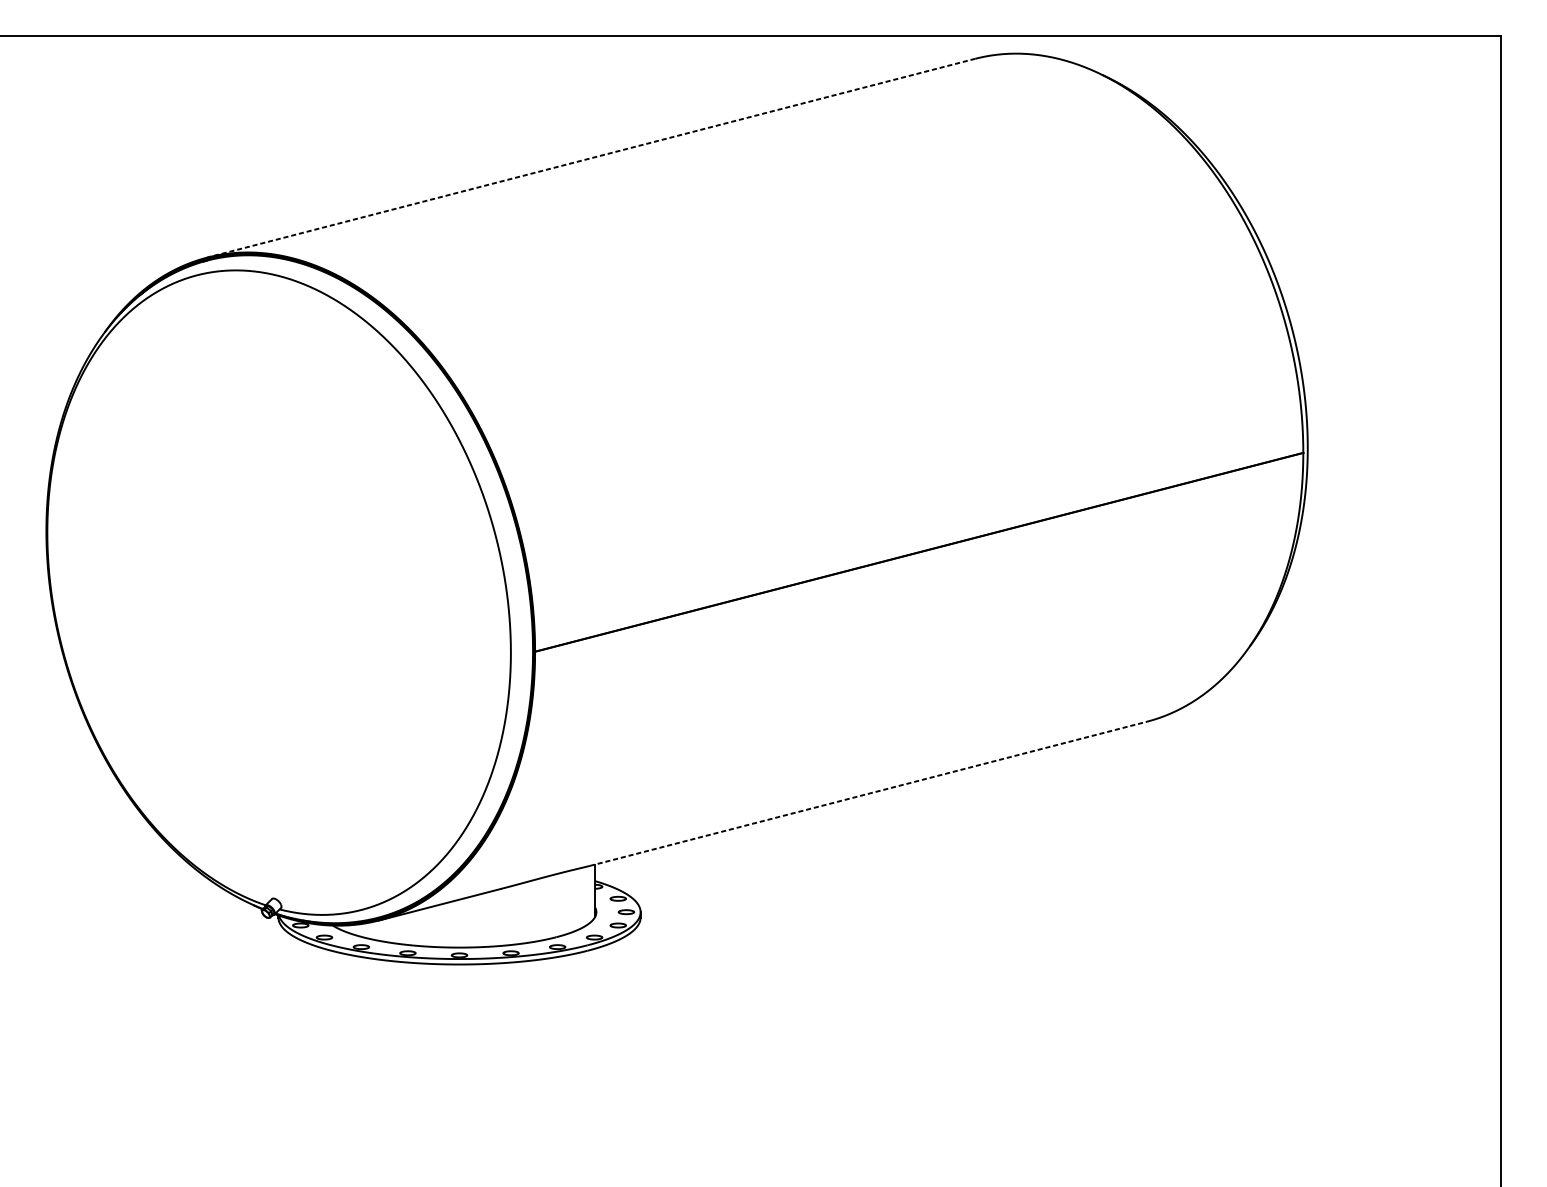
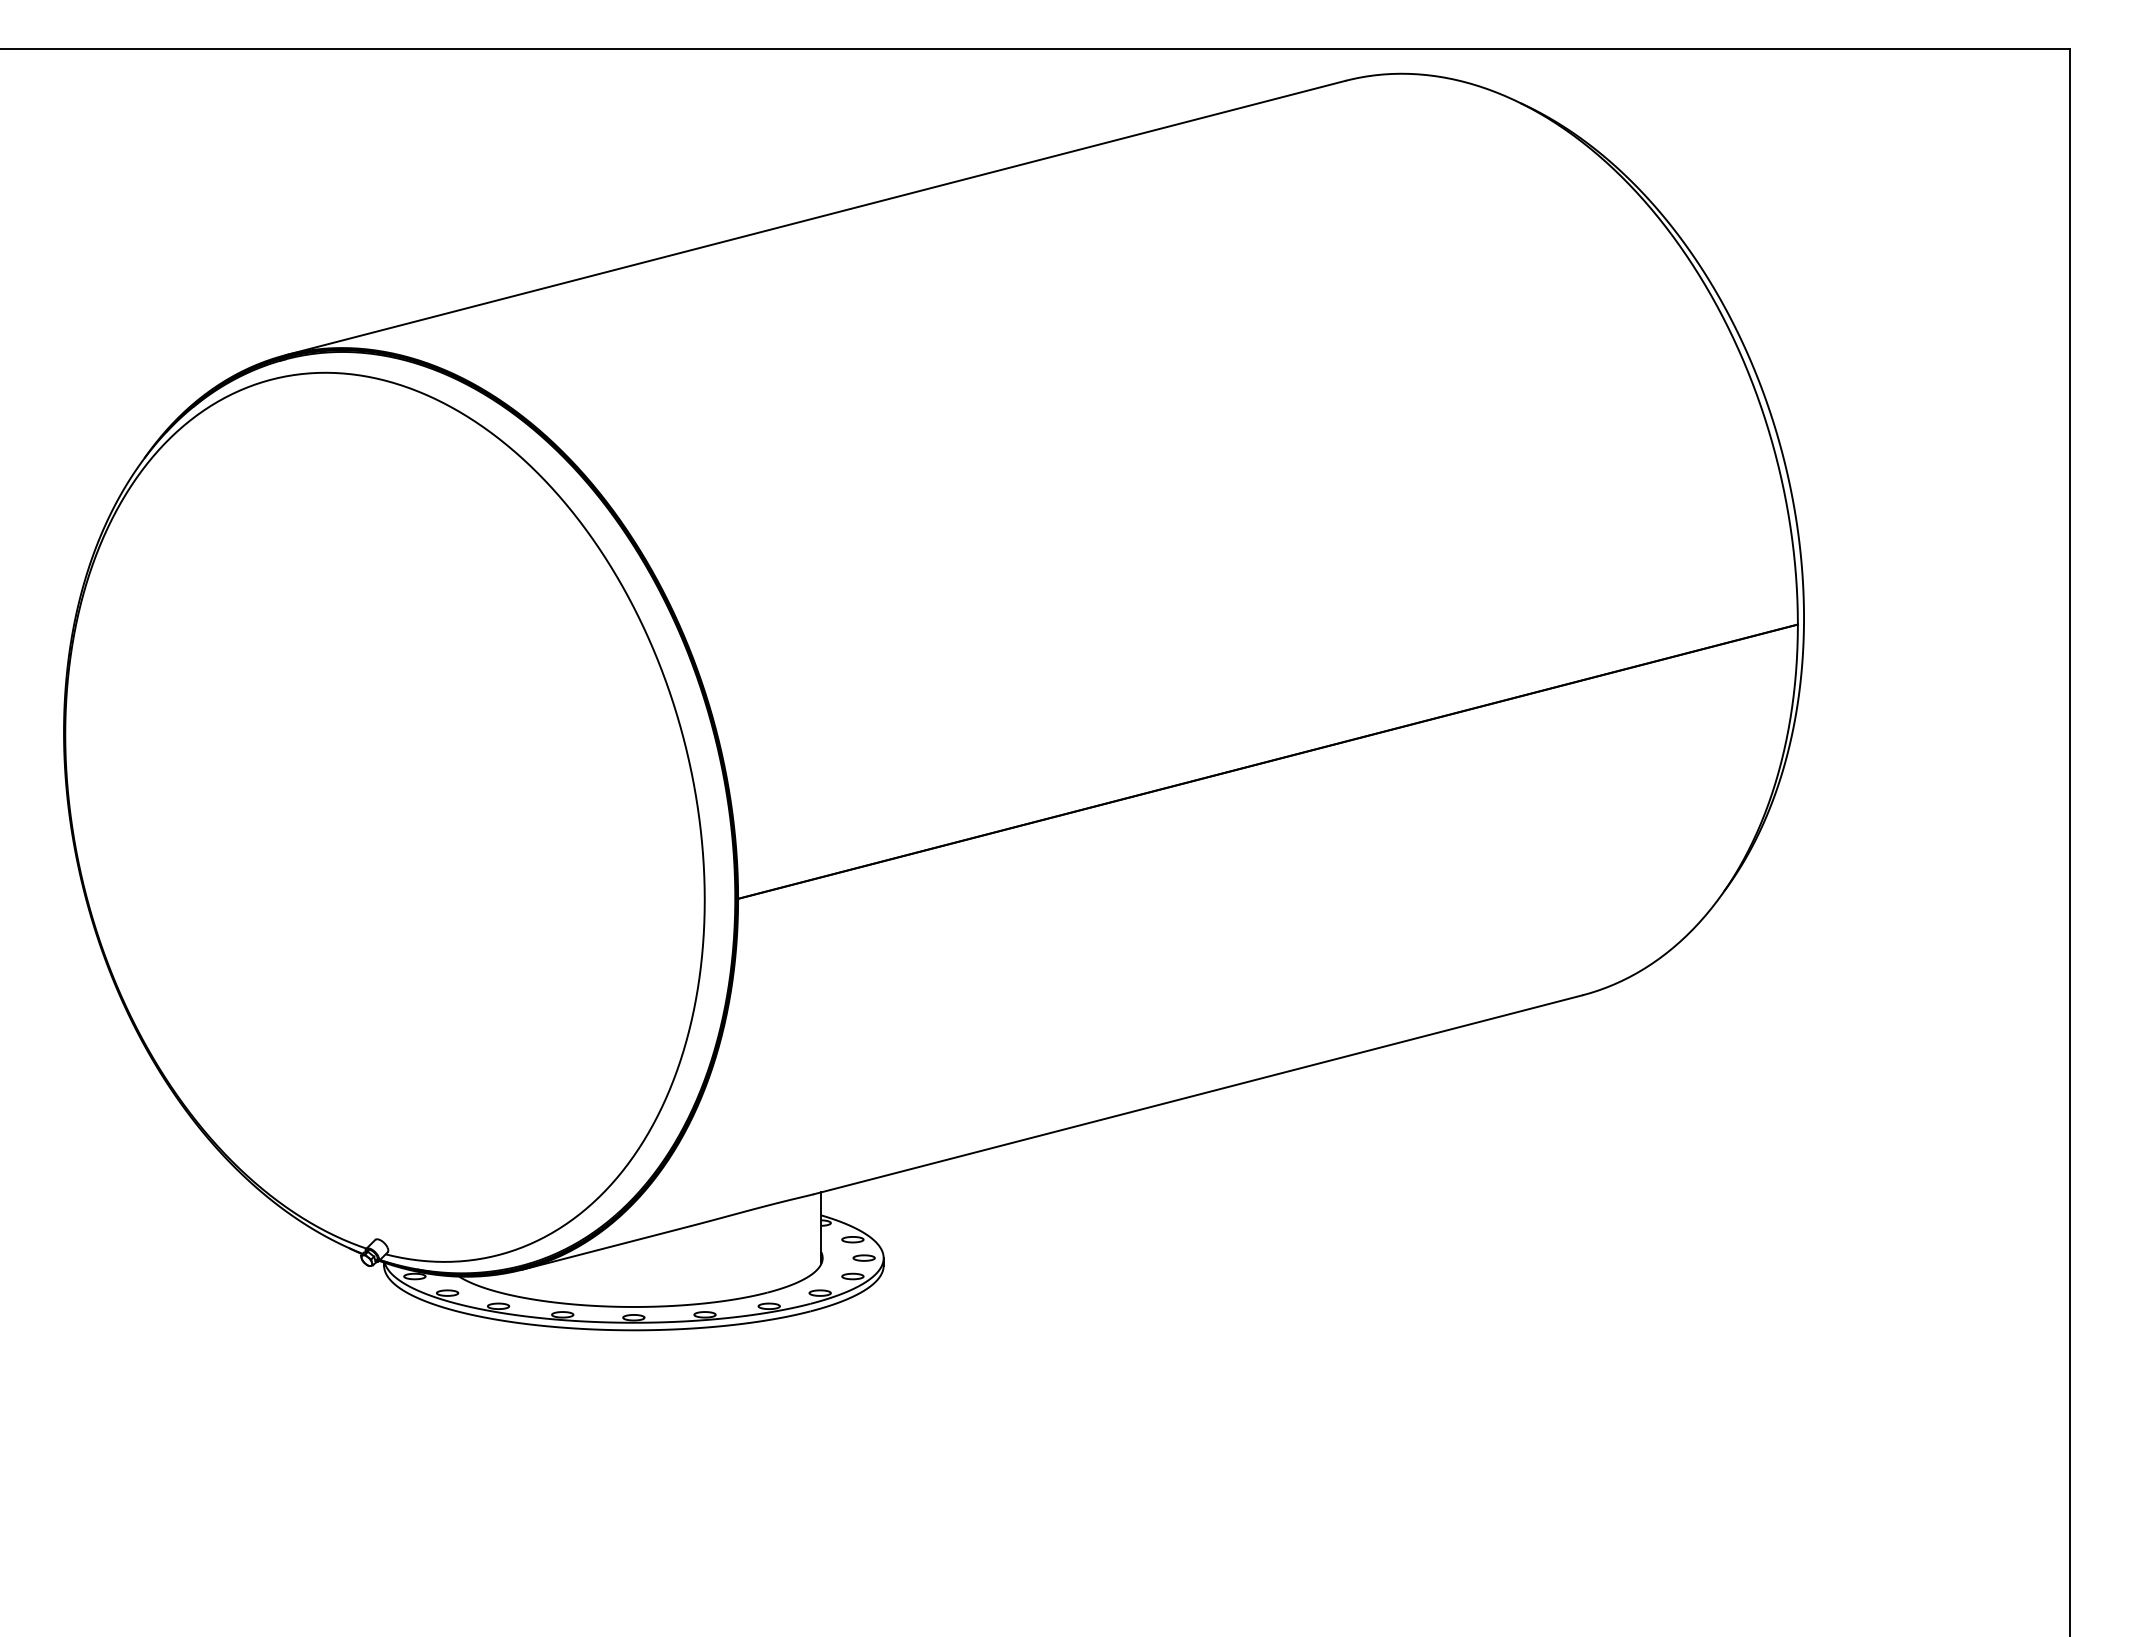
line: (591, 158) -> (815, 218), dashed -> solid
line: (868, 793) -> (1198, 1094), dashed -> solid

